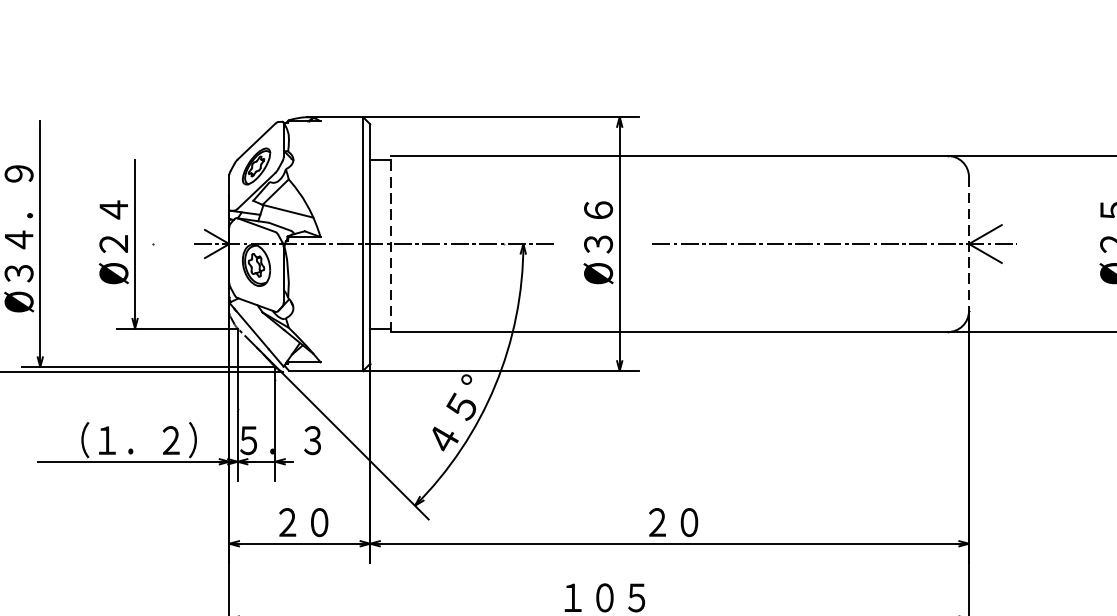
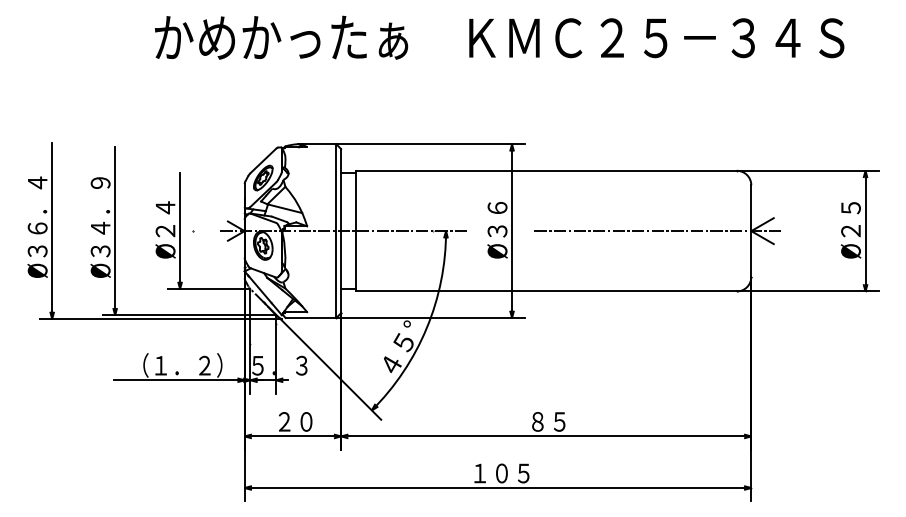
line: (391, 243) -> (355, 230), dashed -> solid
line: (969, 244) -> (751, 231), dashed -> solid
text: (672, 521) -> (548, 421), ２０ -> ８５

